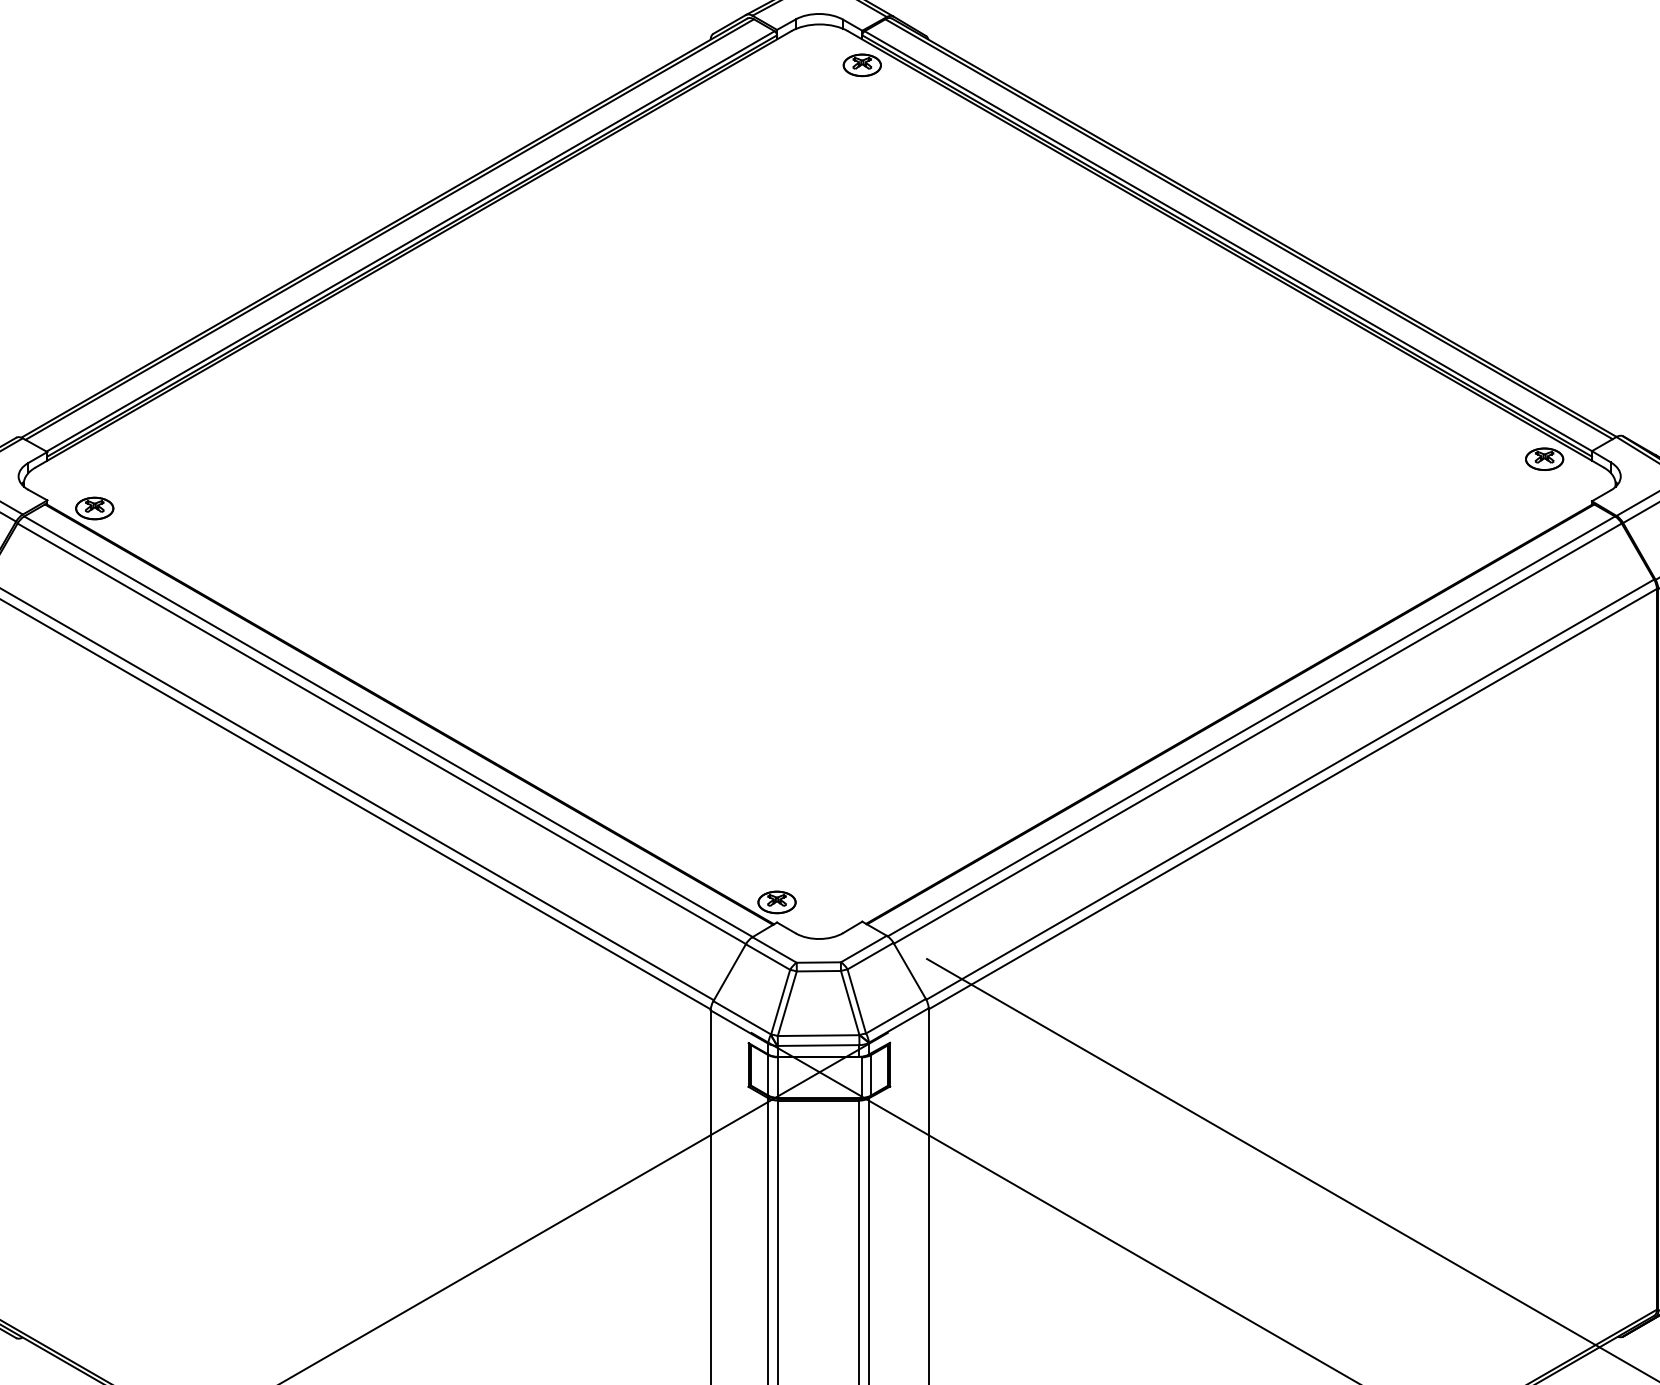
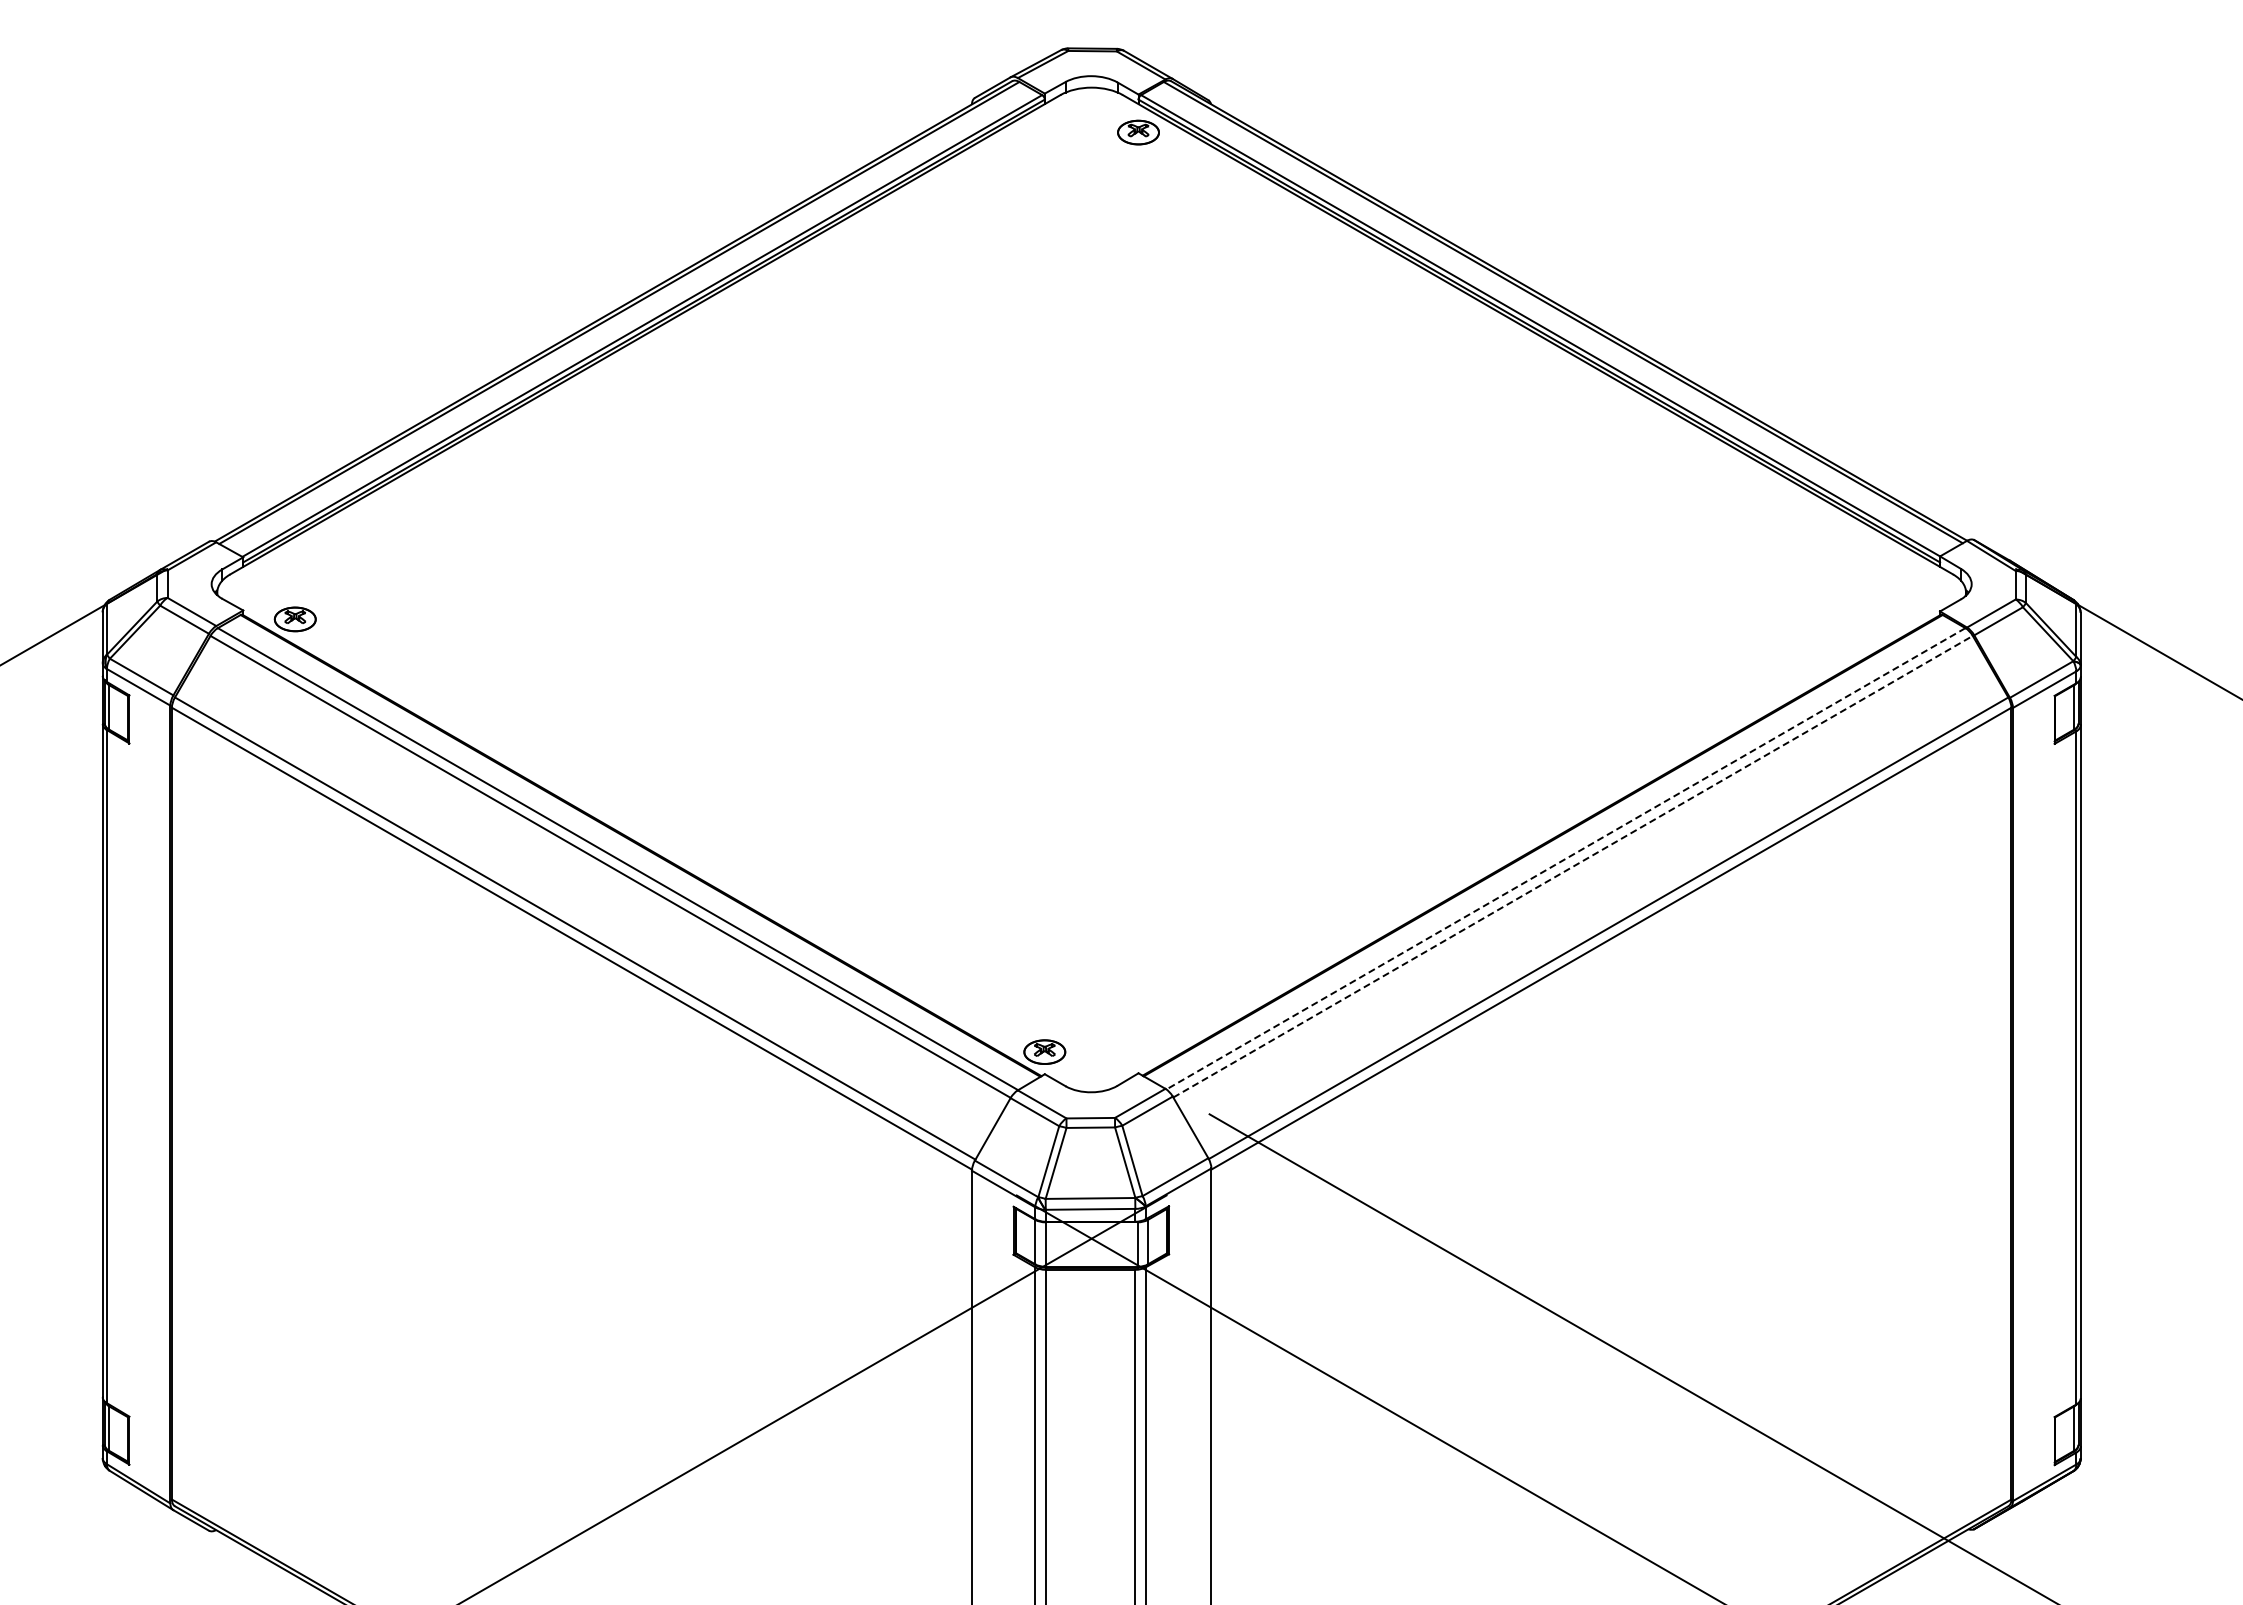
part: (1544, 459) -> (1887, 565), removed
line: (1251, 727) -> (1565, 859), solid -> dashed
line: (1258, 733) -> (1573, 866), solid -> dashed

